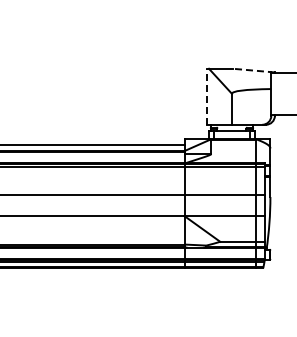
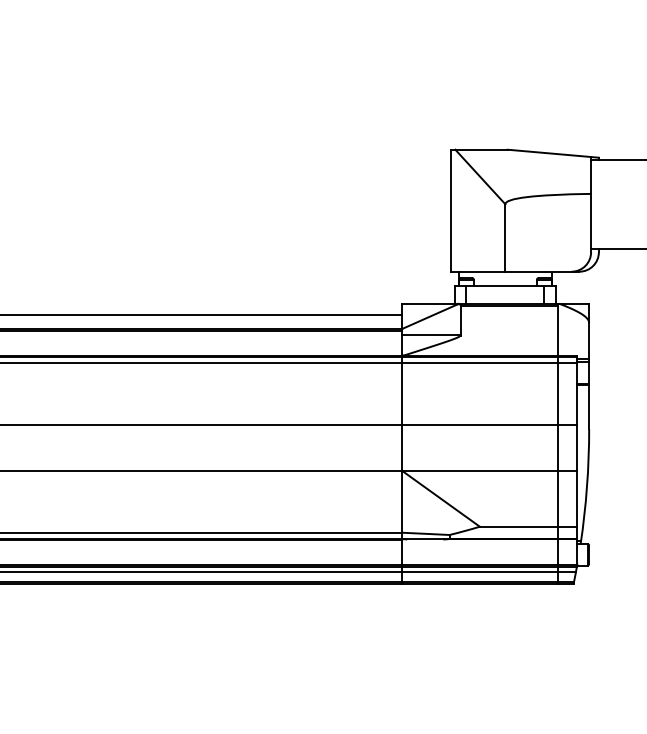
line: (253, 70) -> (552, 153), dashed -> solid
line: (206, 96) -> (449, 210), dashed -> solid

